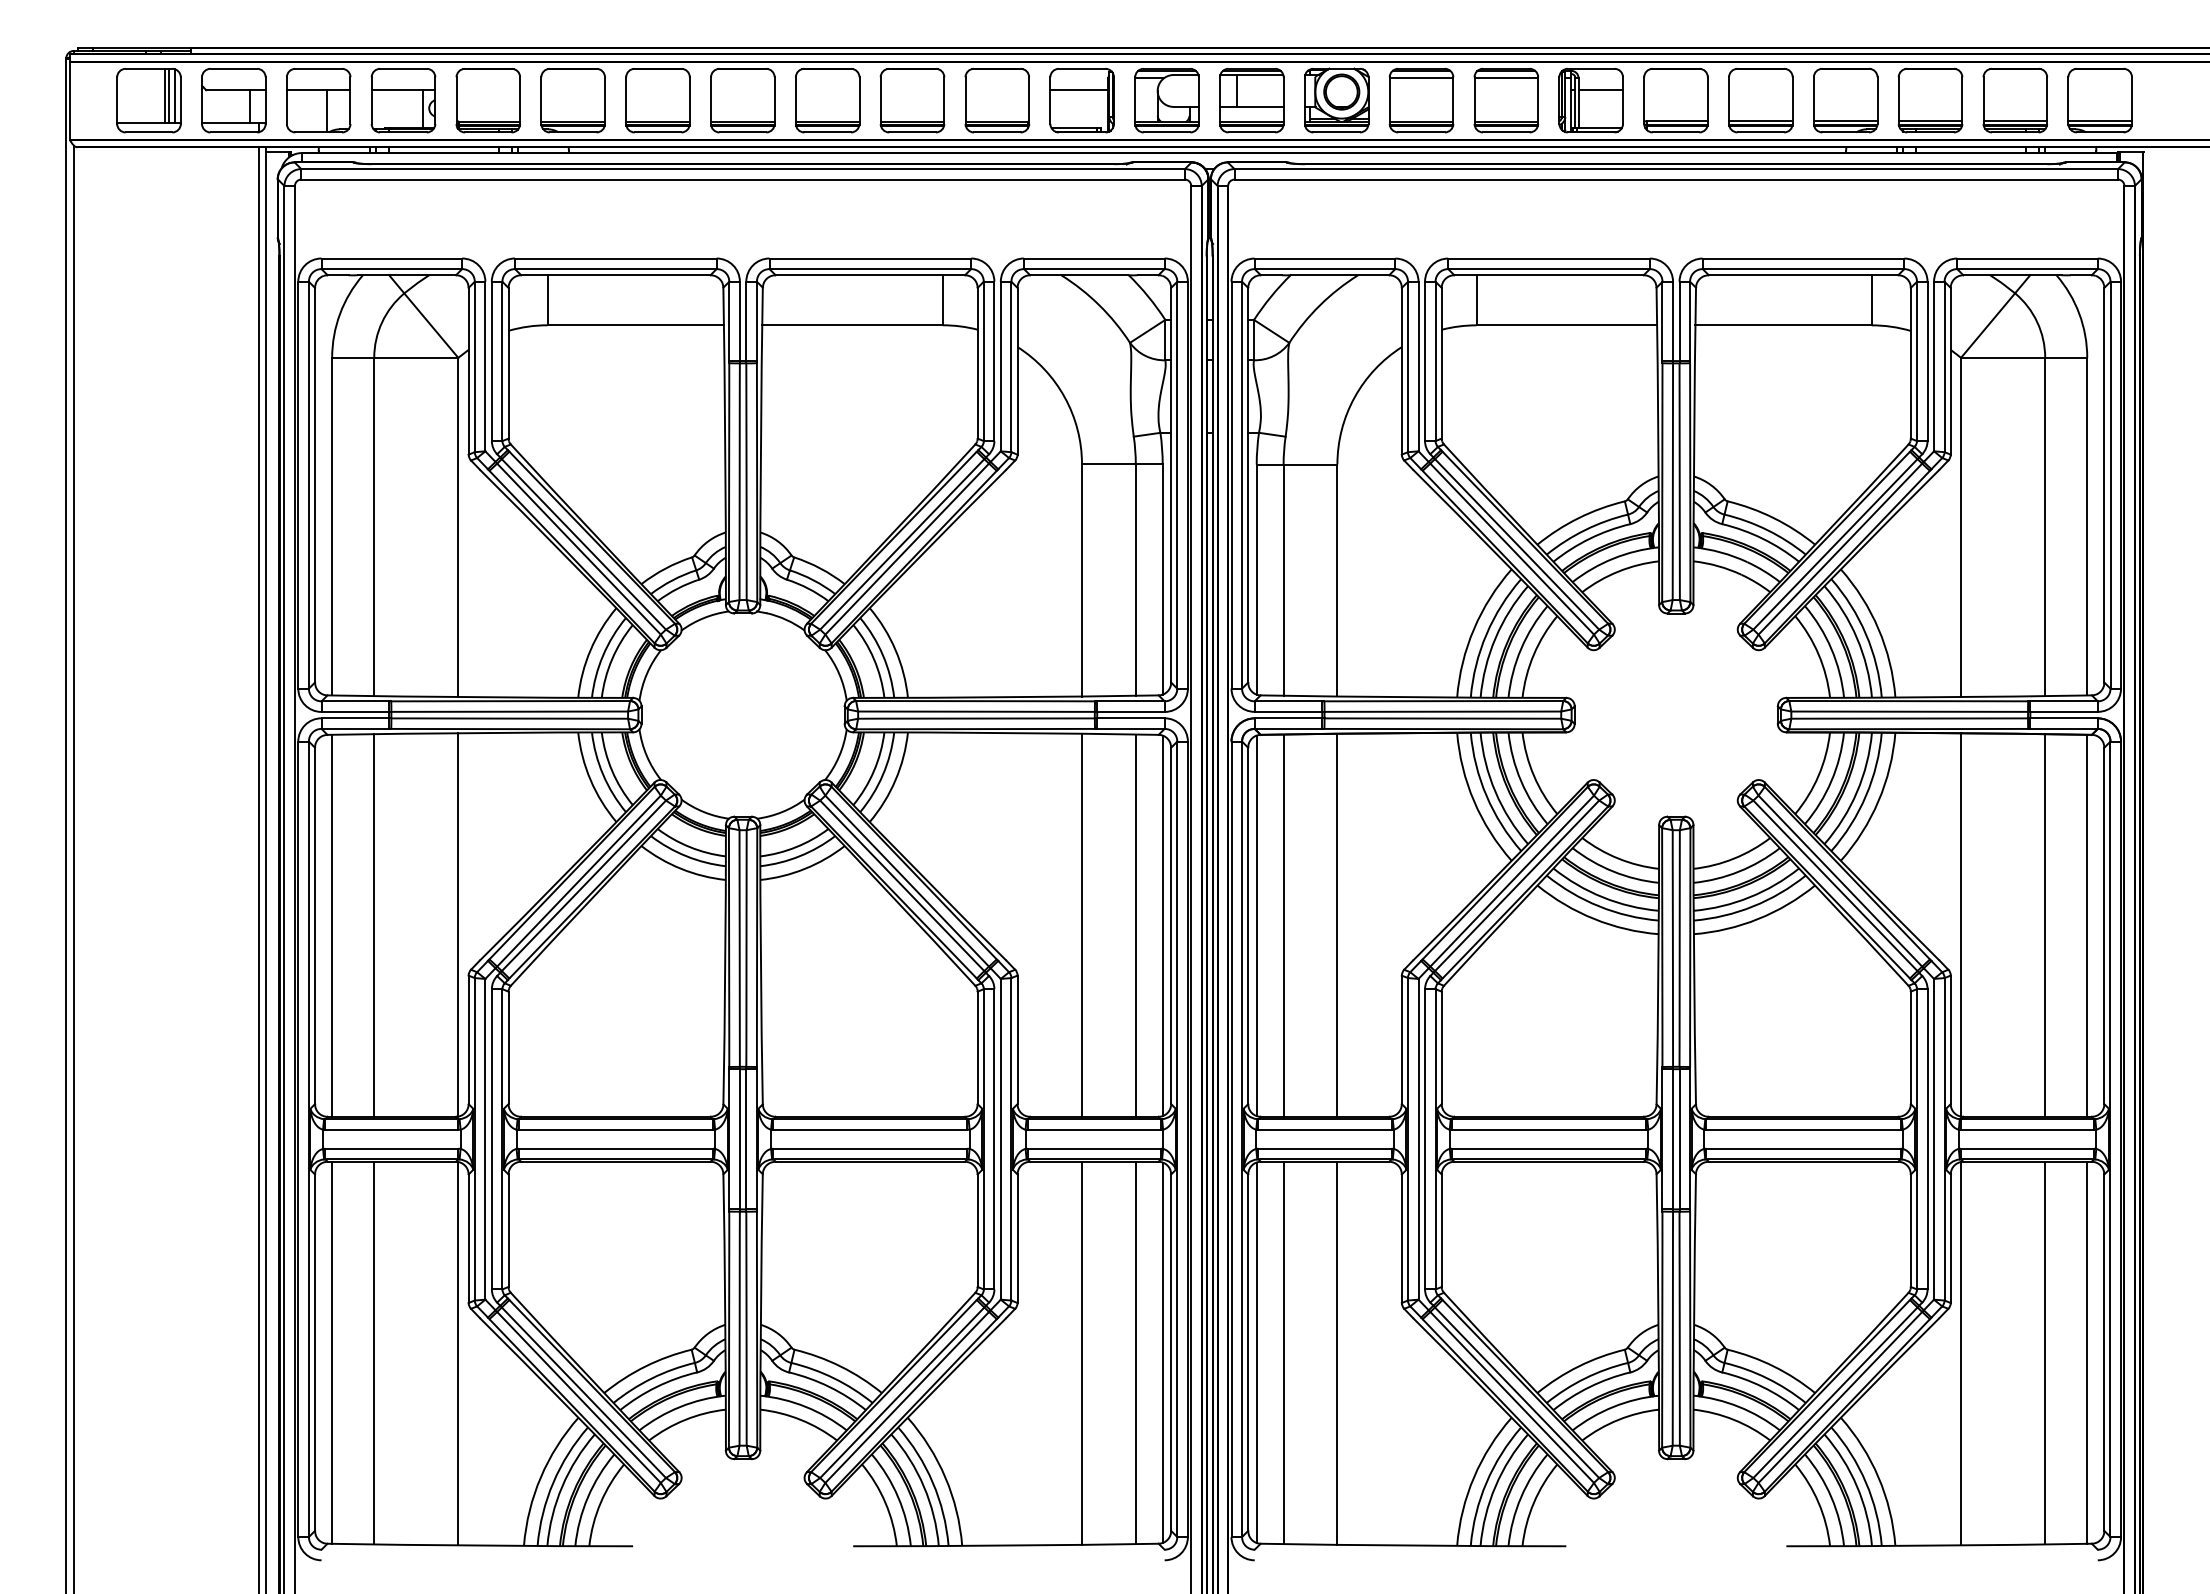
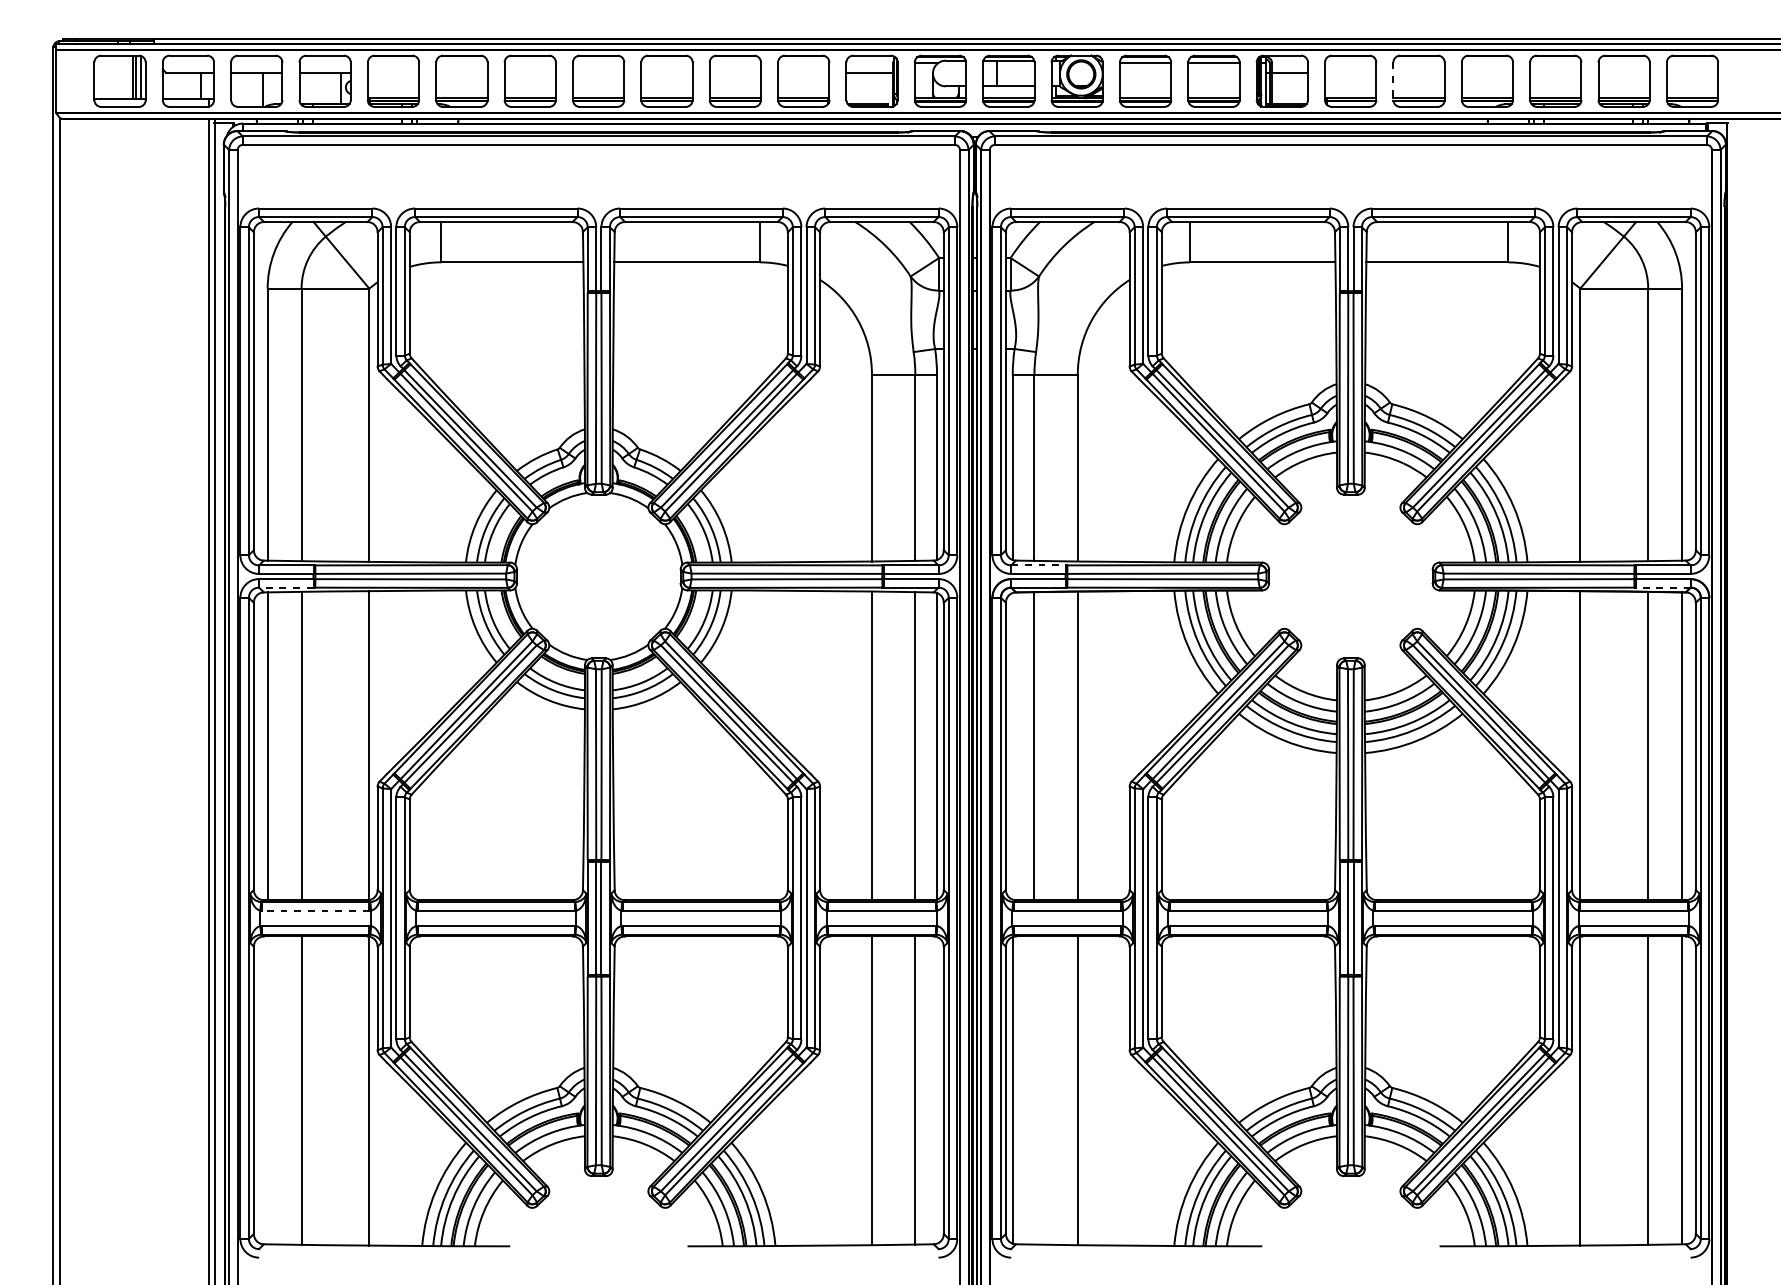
line: (1729, 101) -> (1393, 81), solid -> dashed
line: (1288, 701) -> (1038, 565), solid -> dashed
line: (355, 728) -> (286, 587), solid -> dashed
line: (2064, 728) -> (1663, 587), solid -> dashed
line: (1256, 925) -> (1012, 746), removed
line: (391, 1129) -> (315, 910), solid -> dashed
line: (332, 1352) -> (267, 1090), removed
line: (1162, 1352) -> (936, 1090), removed
line: (1283, 1352) -> (1034, 1090), removed

